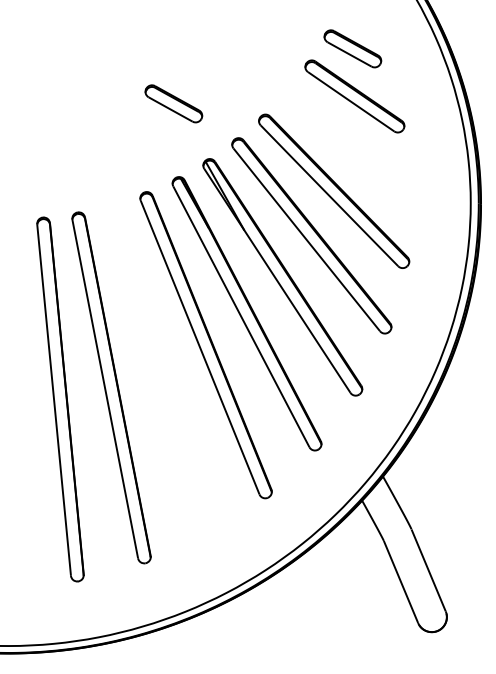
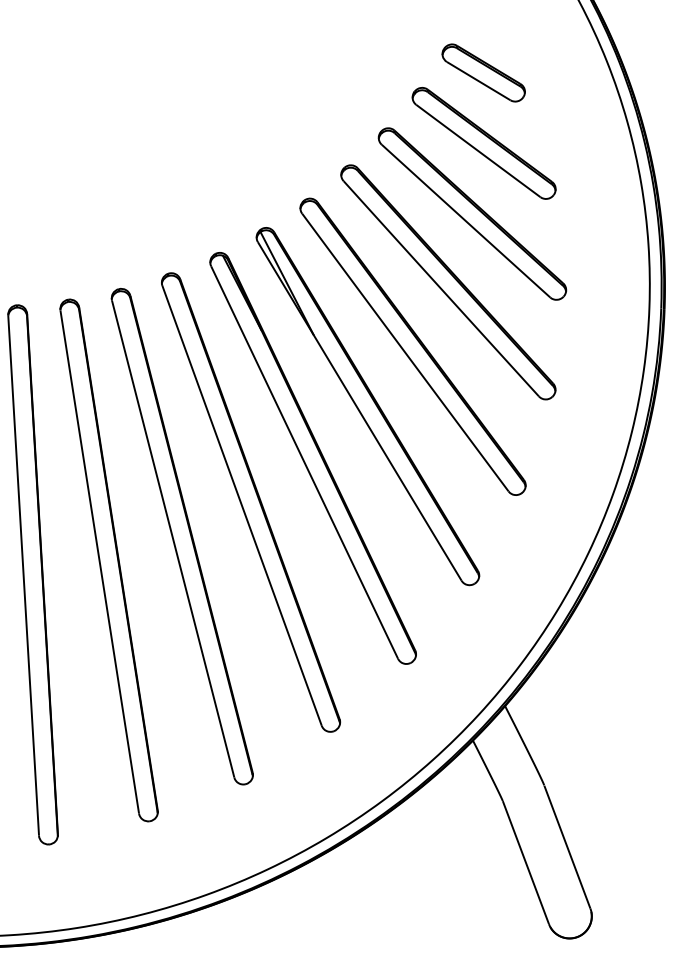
part: (173, 103) -> (215, 143), removed
part: (348, 144) -> (472, 213), added
part: (160, 369) -> (182, 535), added

